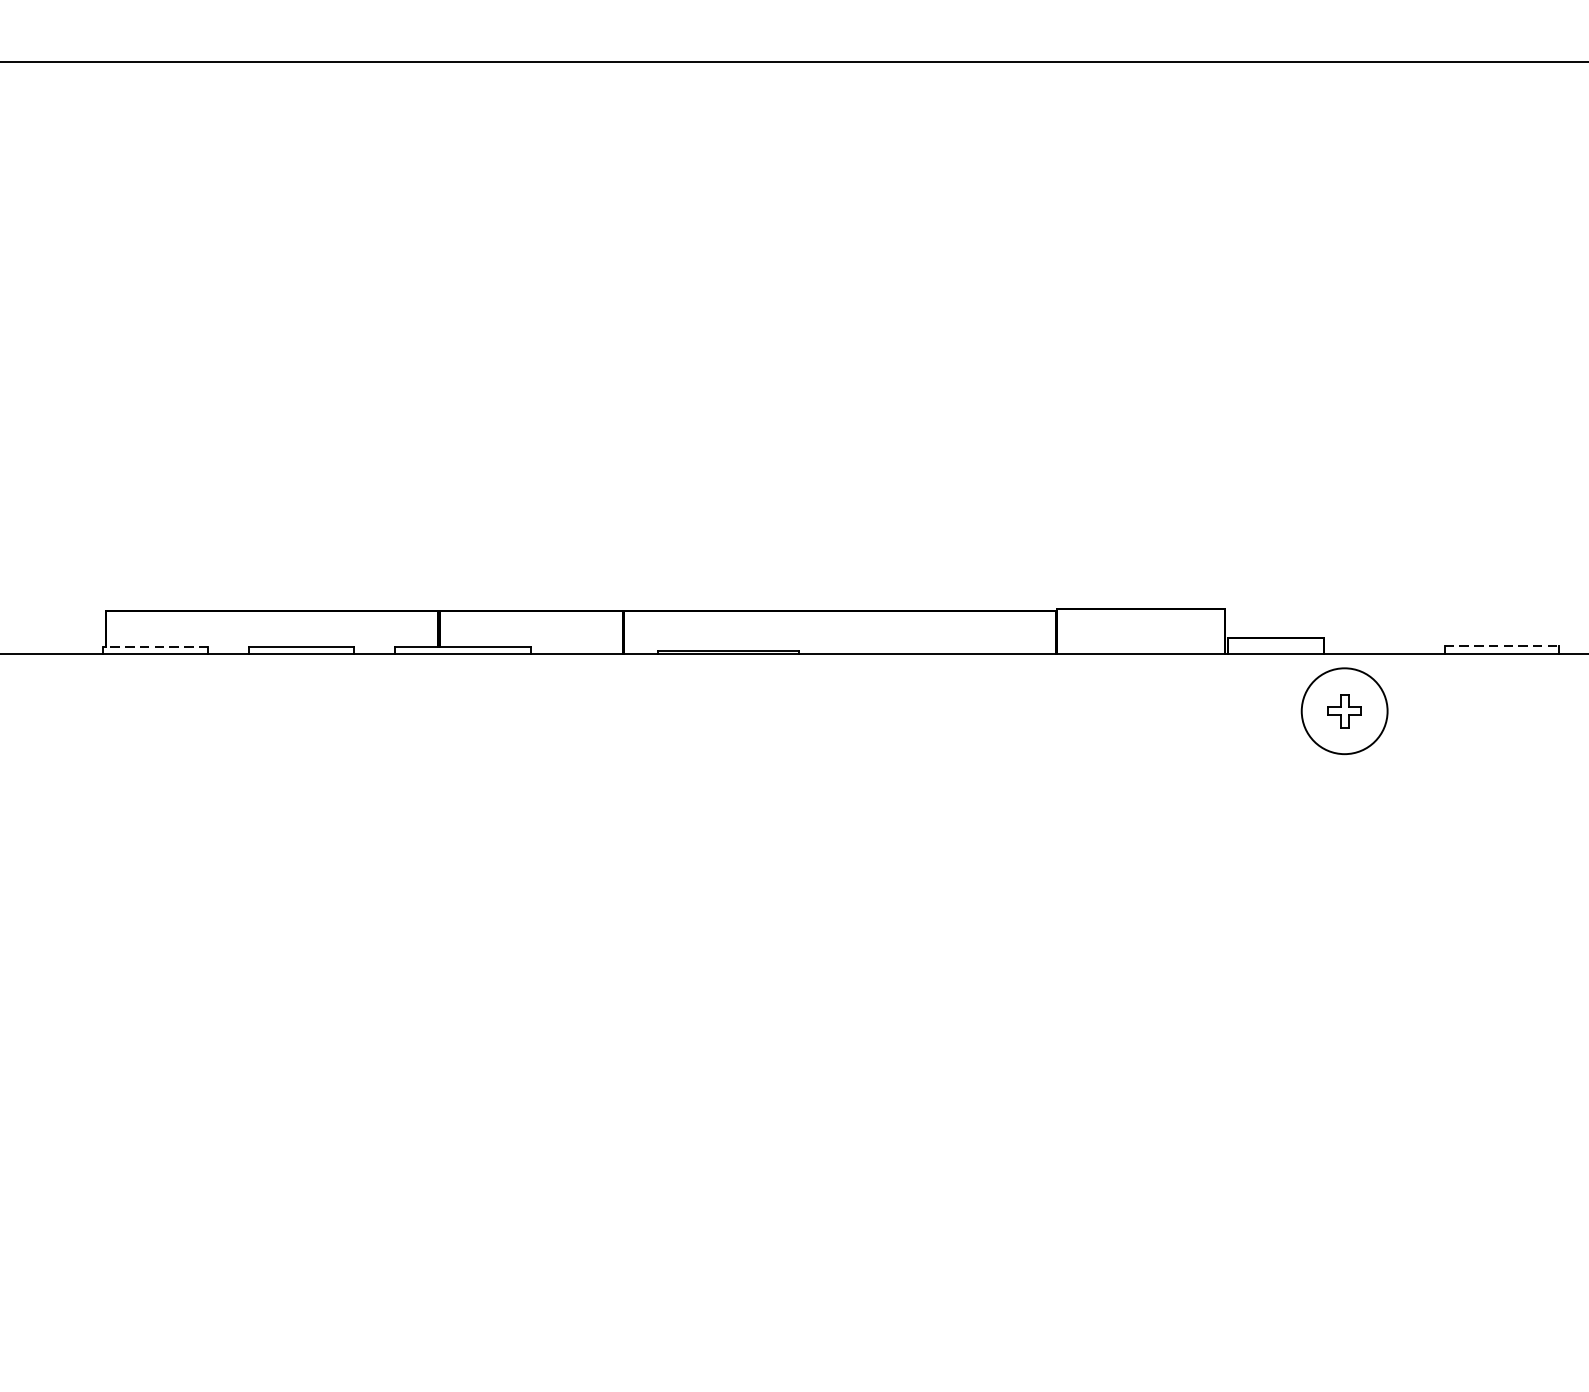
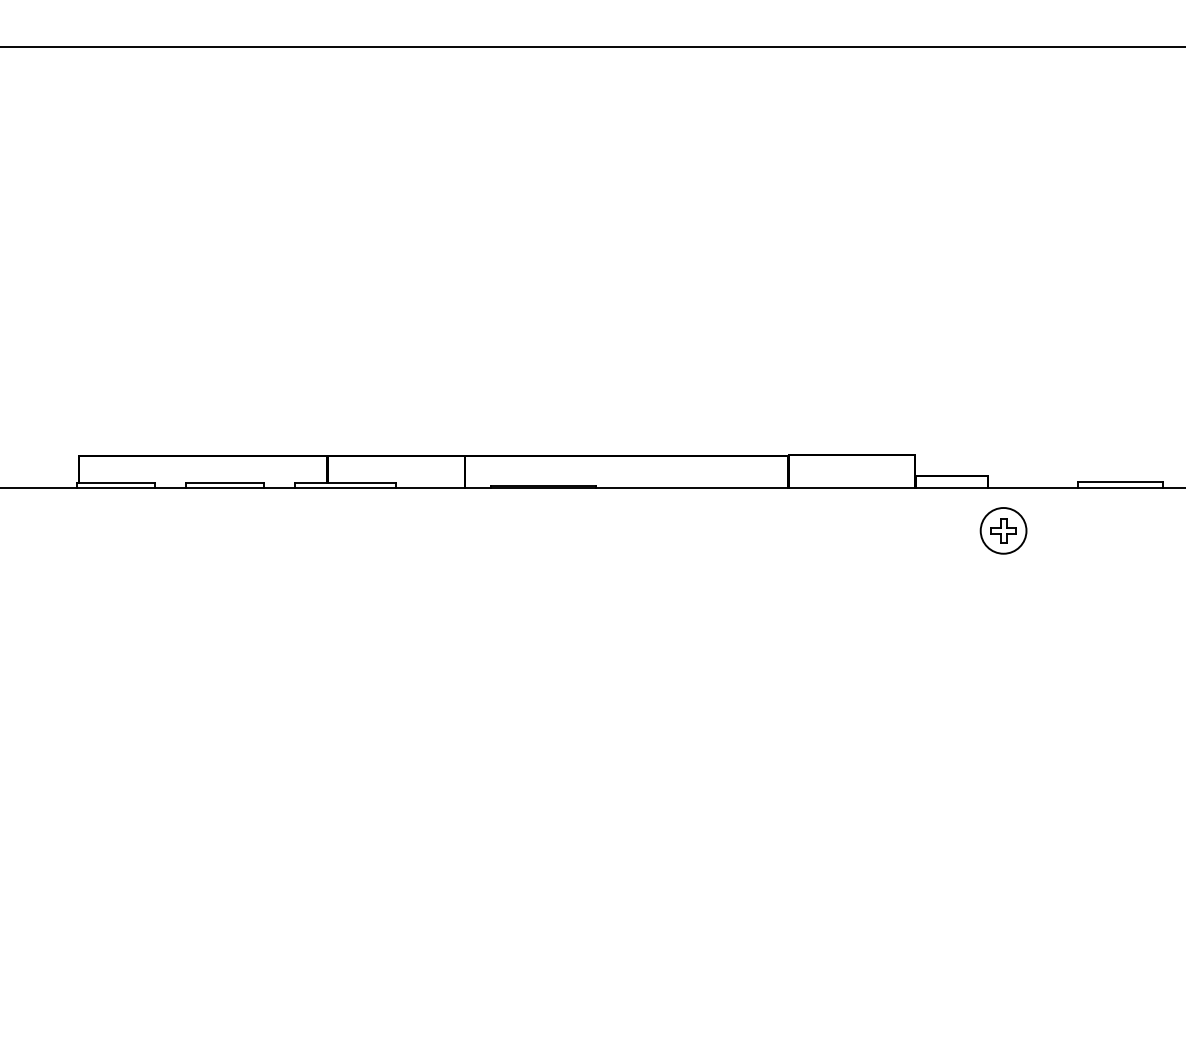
line: (1501, 645) -> (1120, 481), dashed -> solid
line: (154, 646) -> (115, 482), dashed -> solid
circle: (1344, 710) -> (1003, 530), size x0.71

